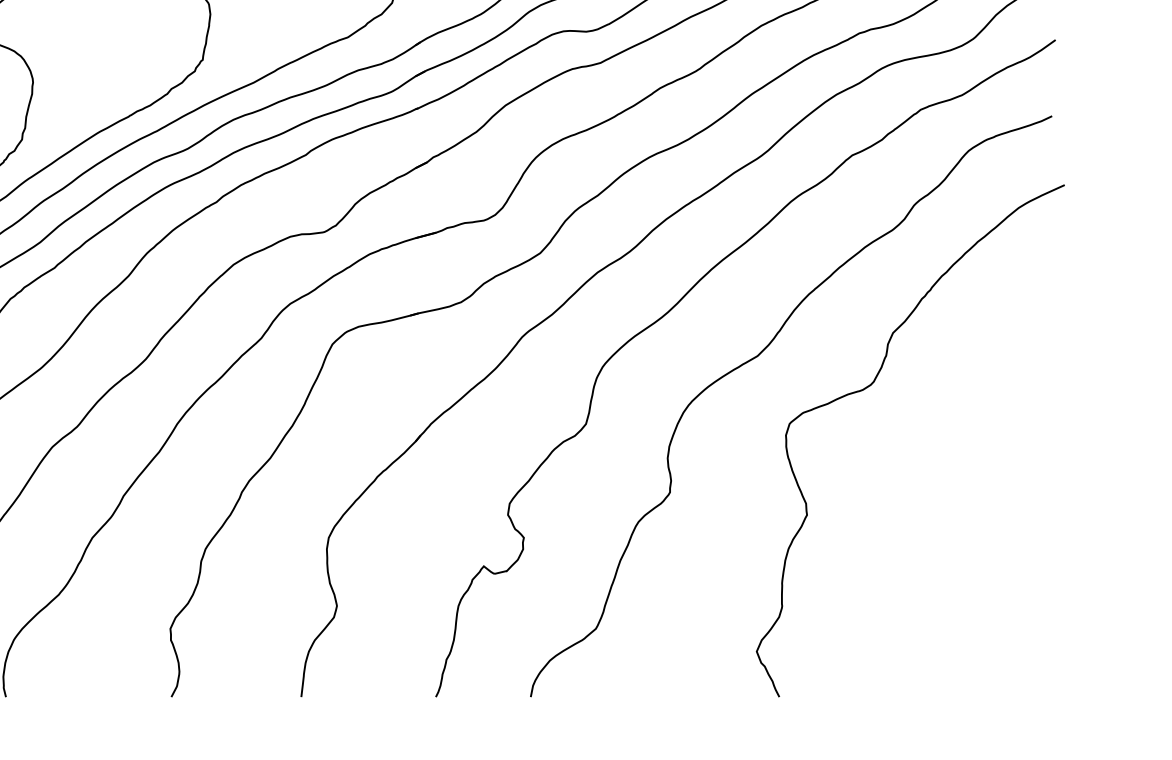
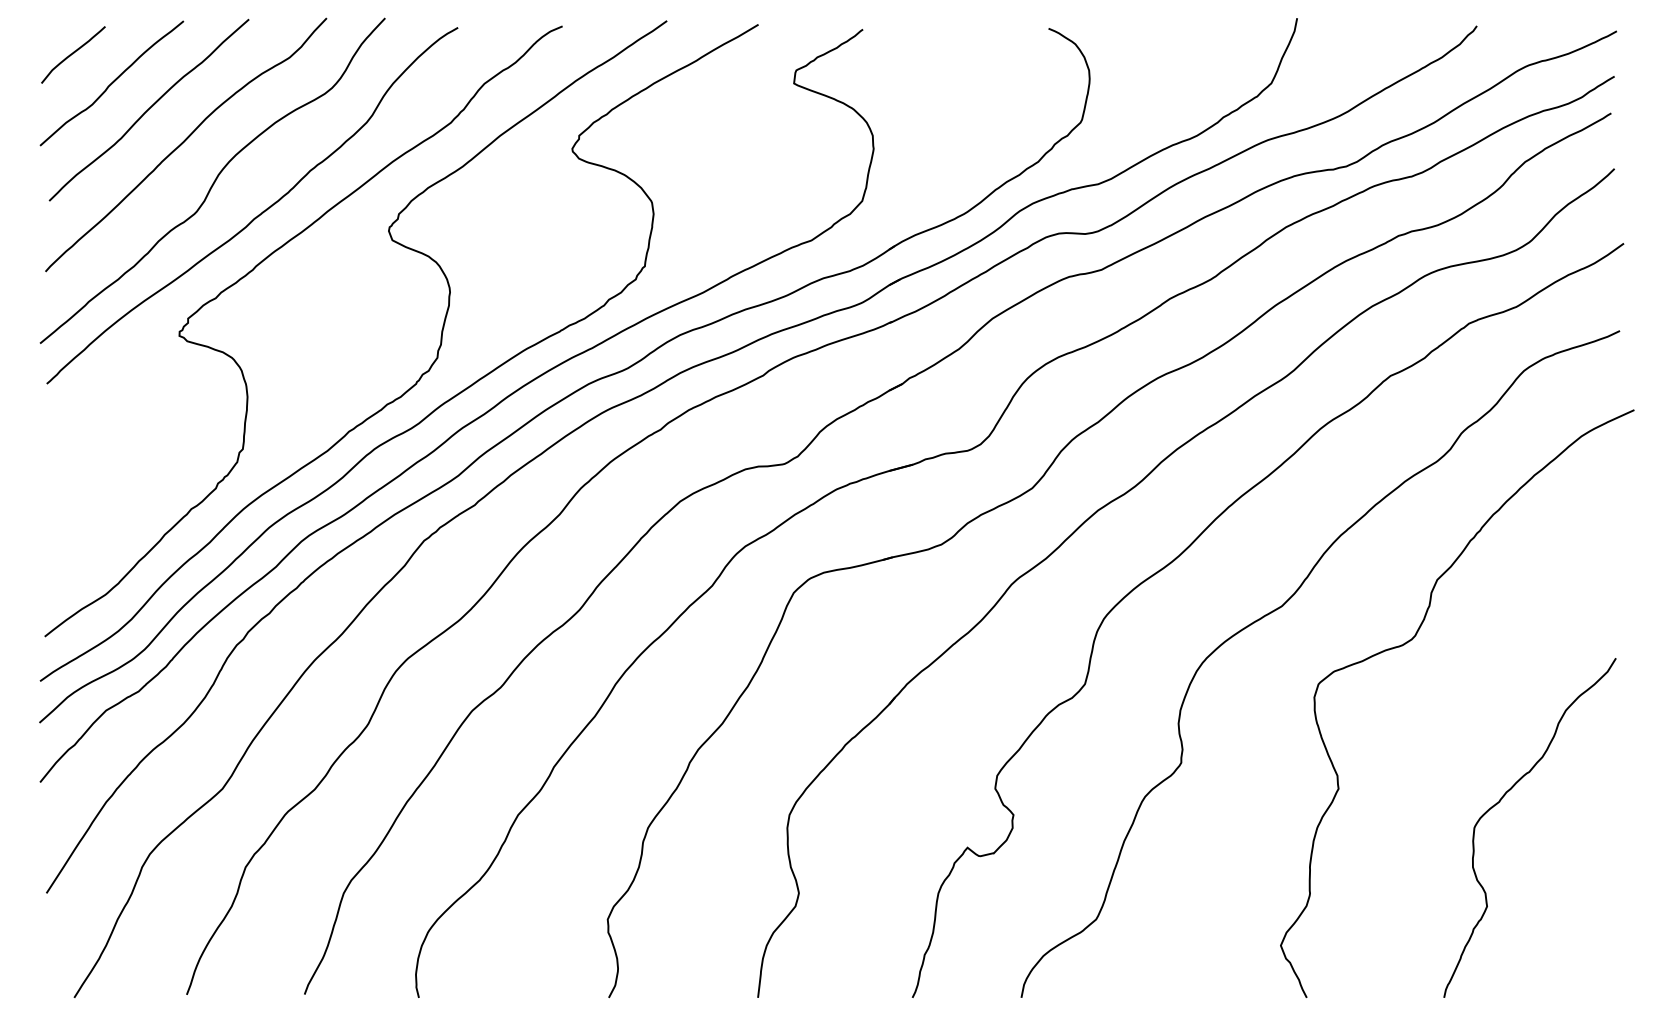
curve: (948, 525) -> (1501, 800), added

